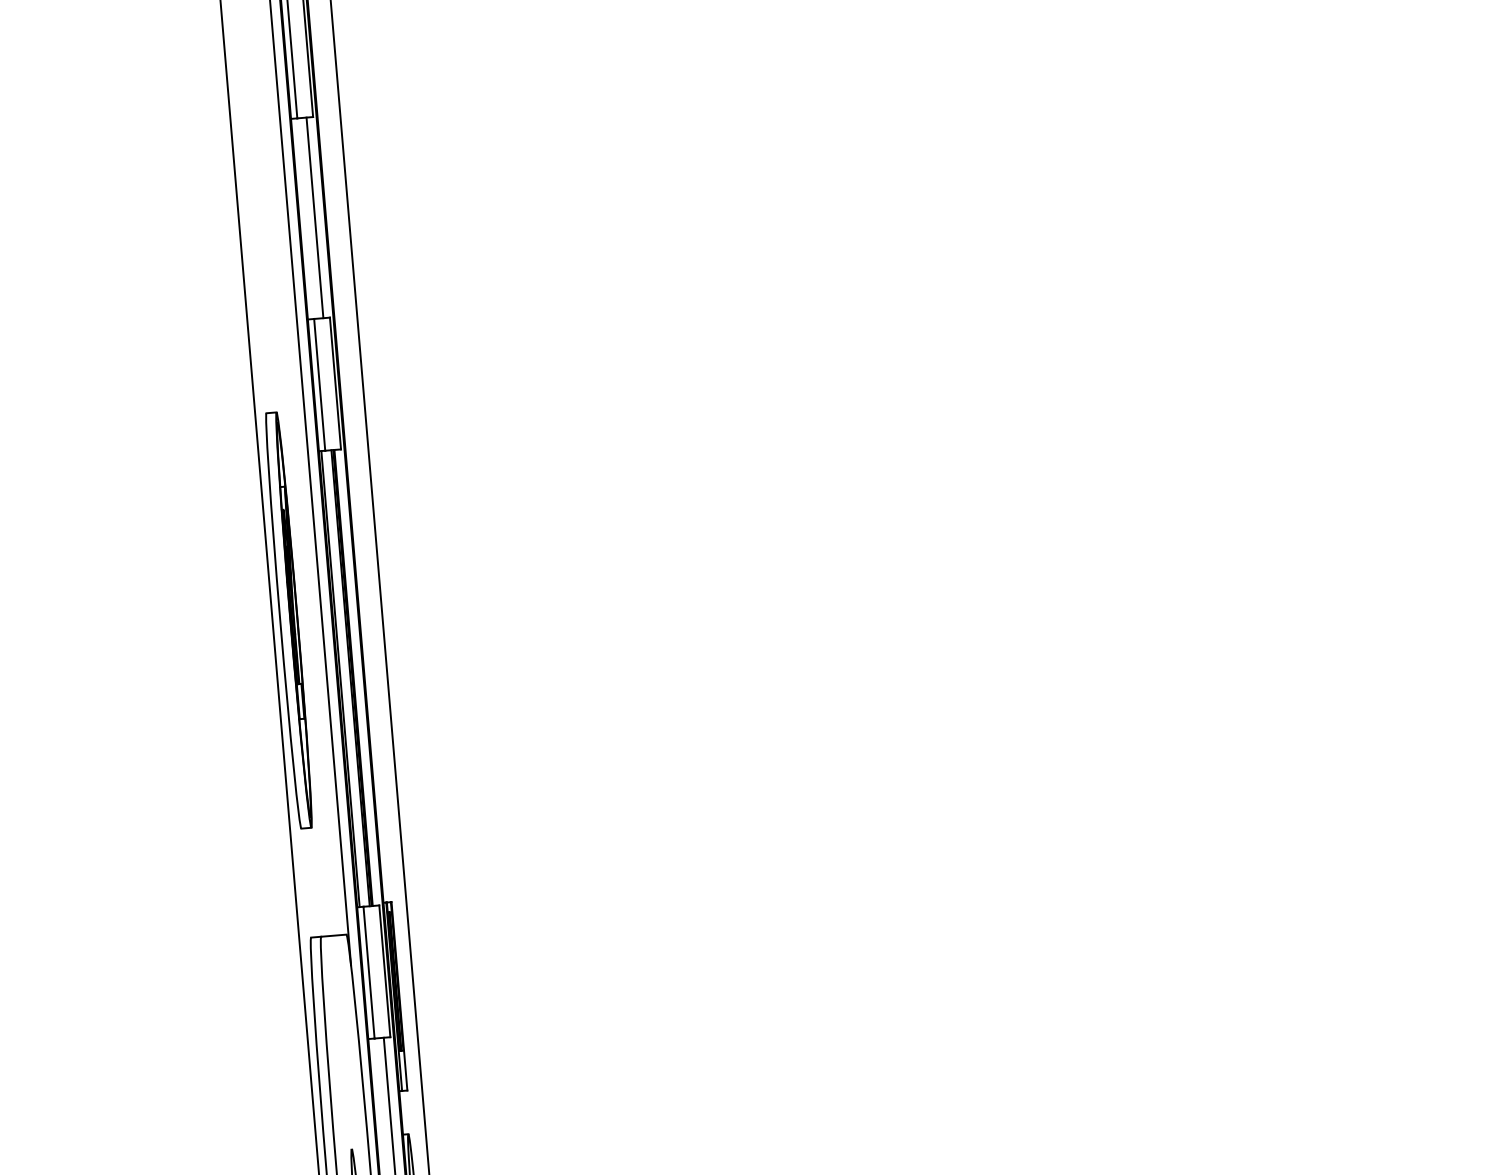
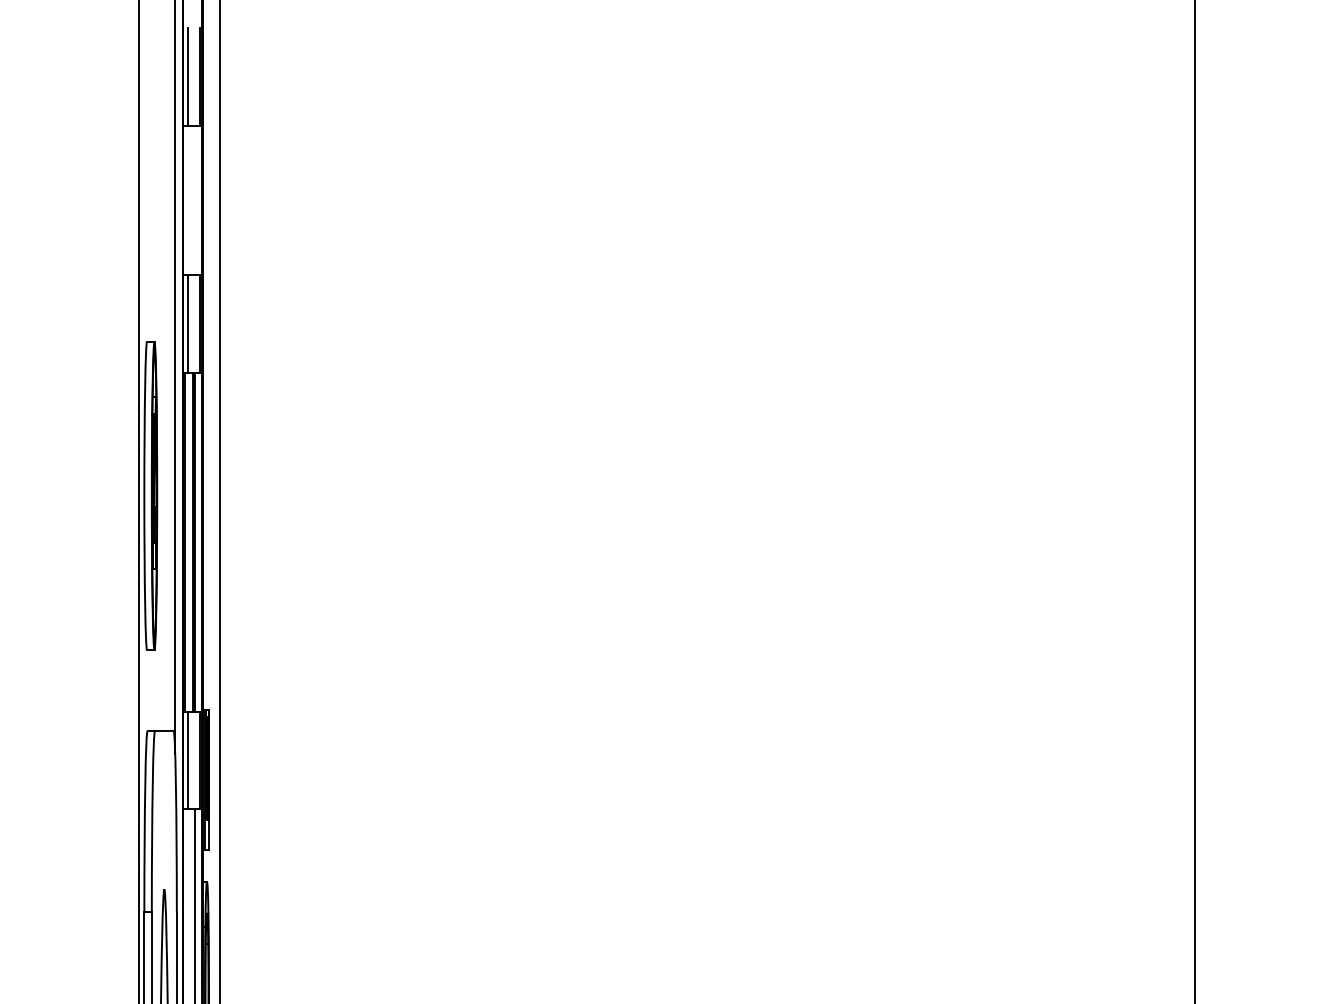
line: (314, 217) -> (194, 200), removed

